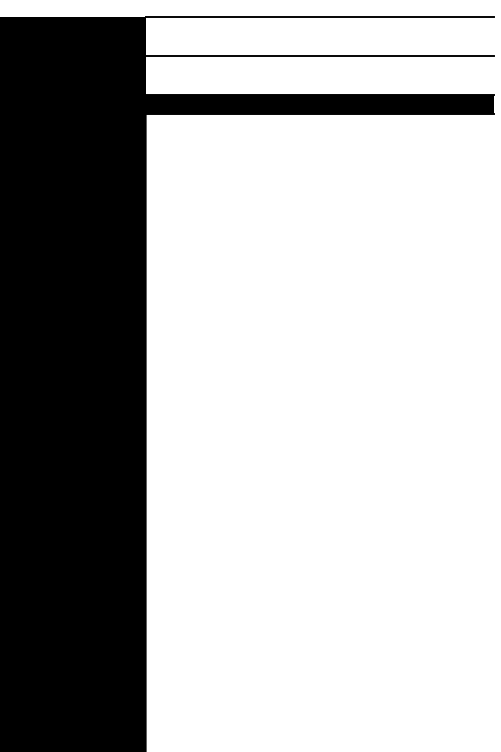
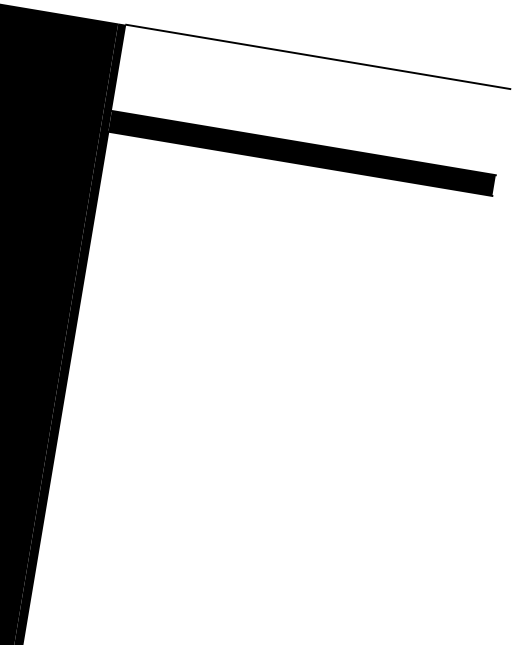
line: (319, 55) -> (310, 99), removed

